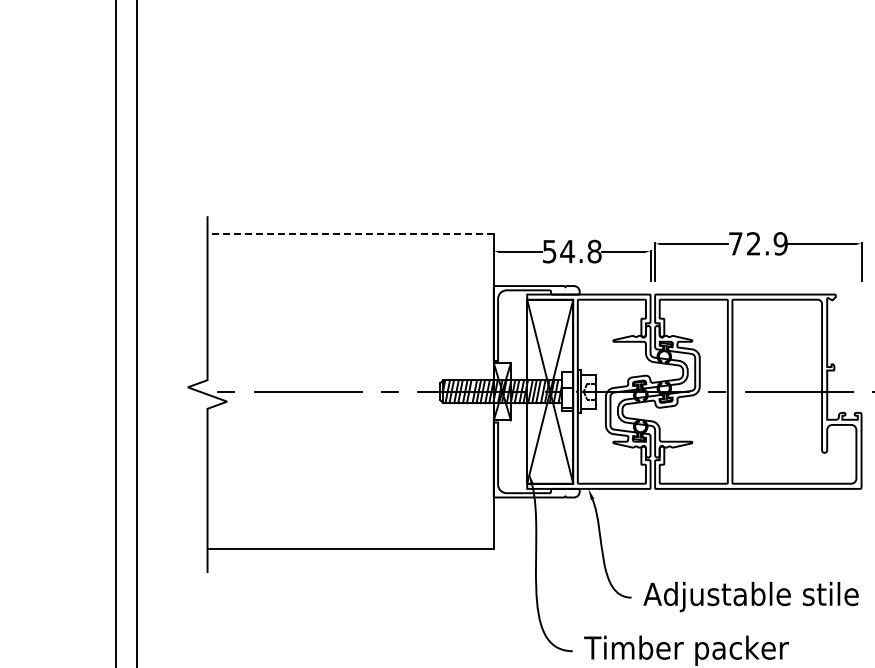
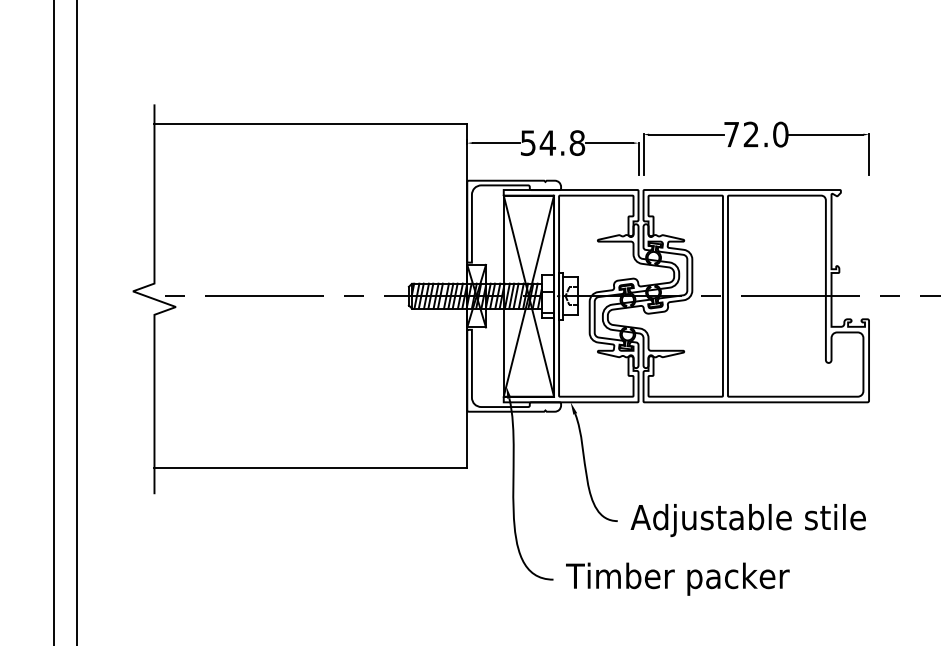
line: (350, 234) -> (310, 124), dashed -> solid
text: (780, 243) -> (780, 134), 72.9 -> 72.0

